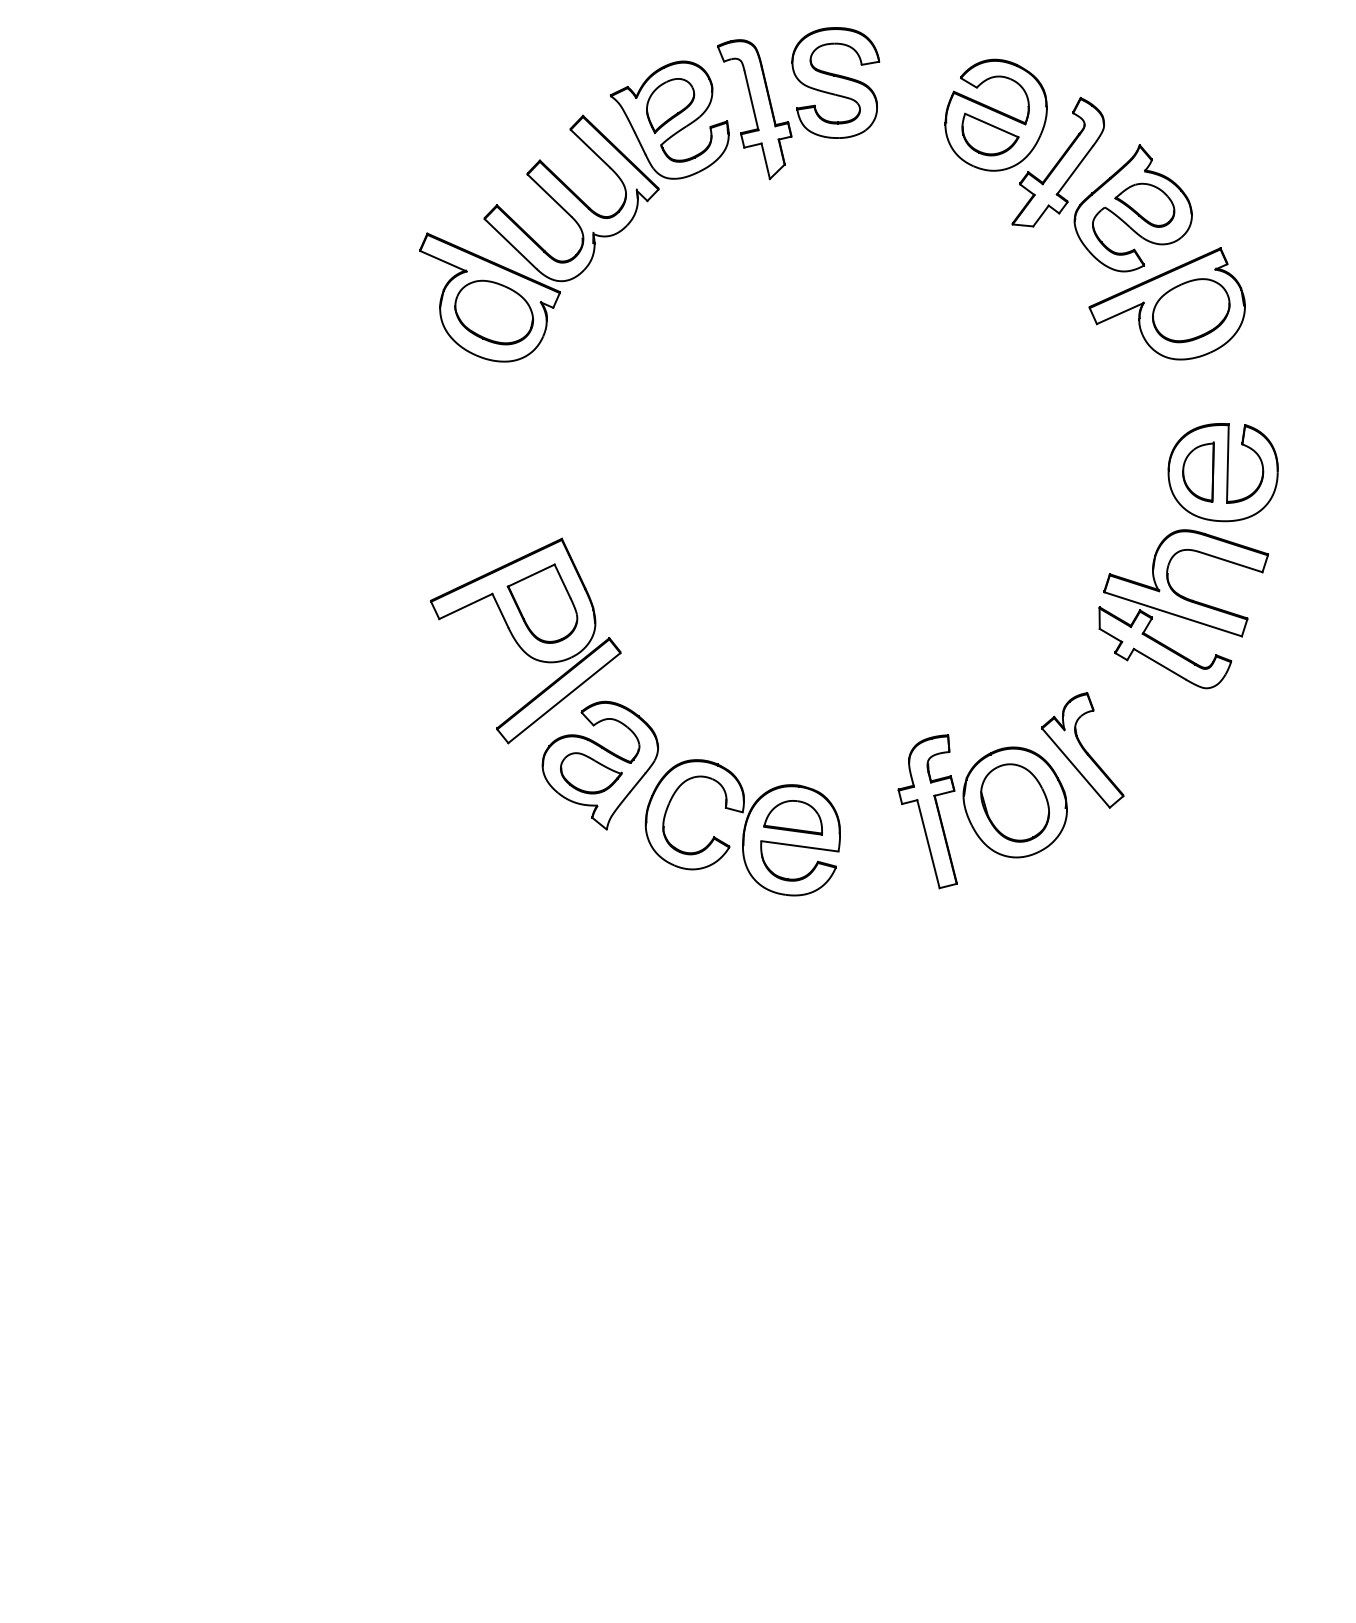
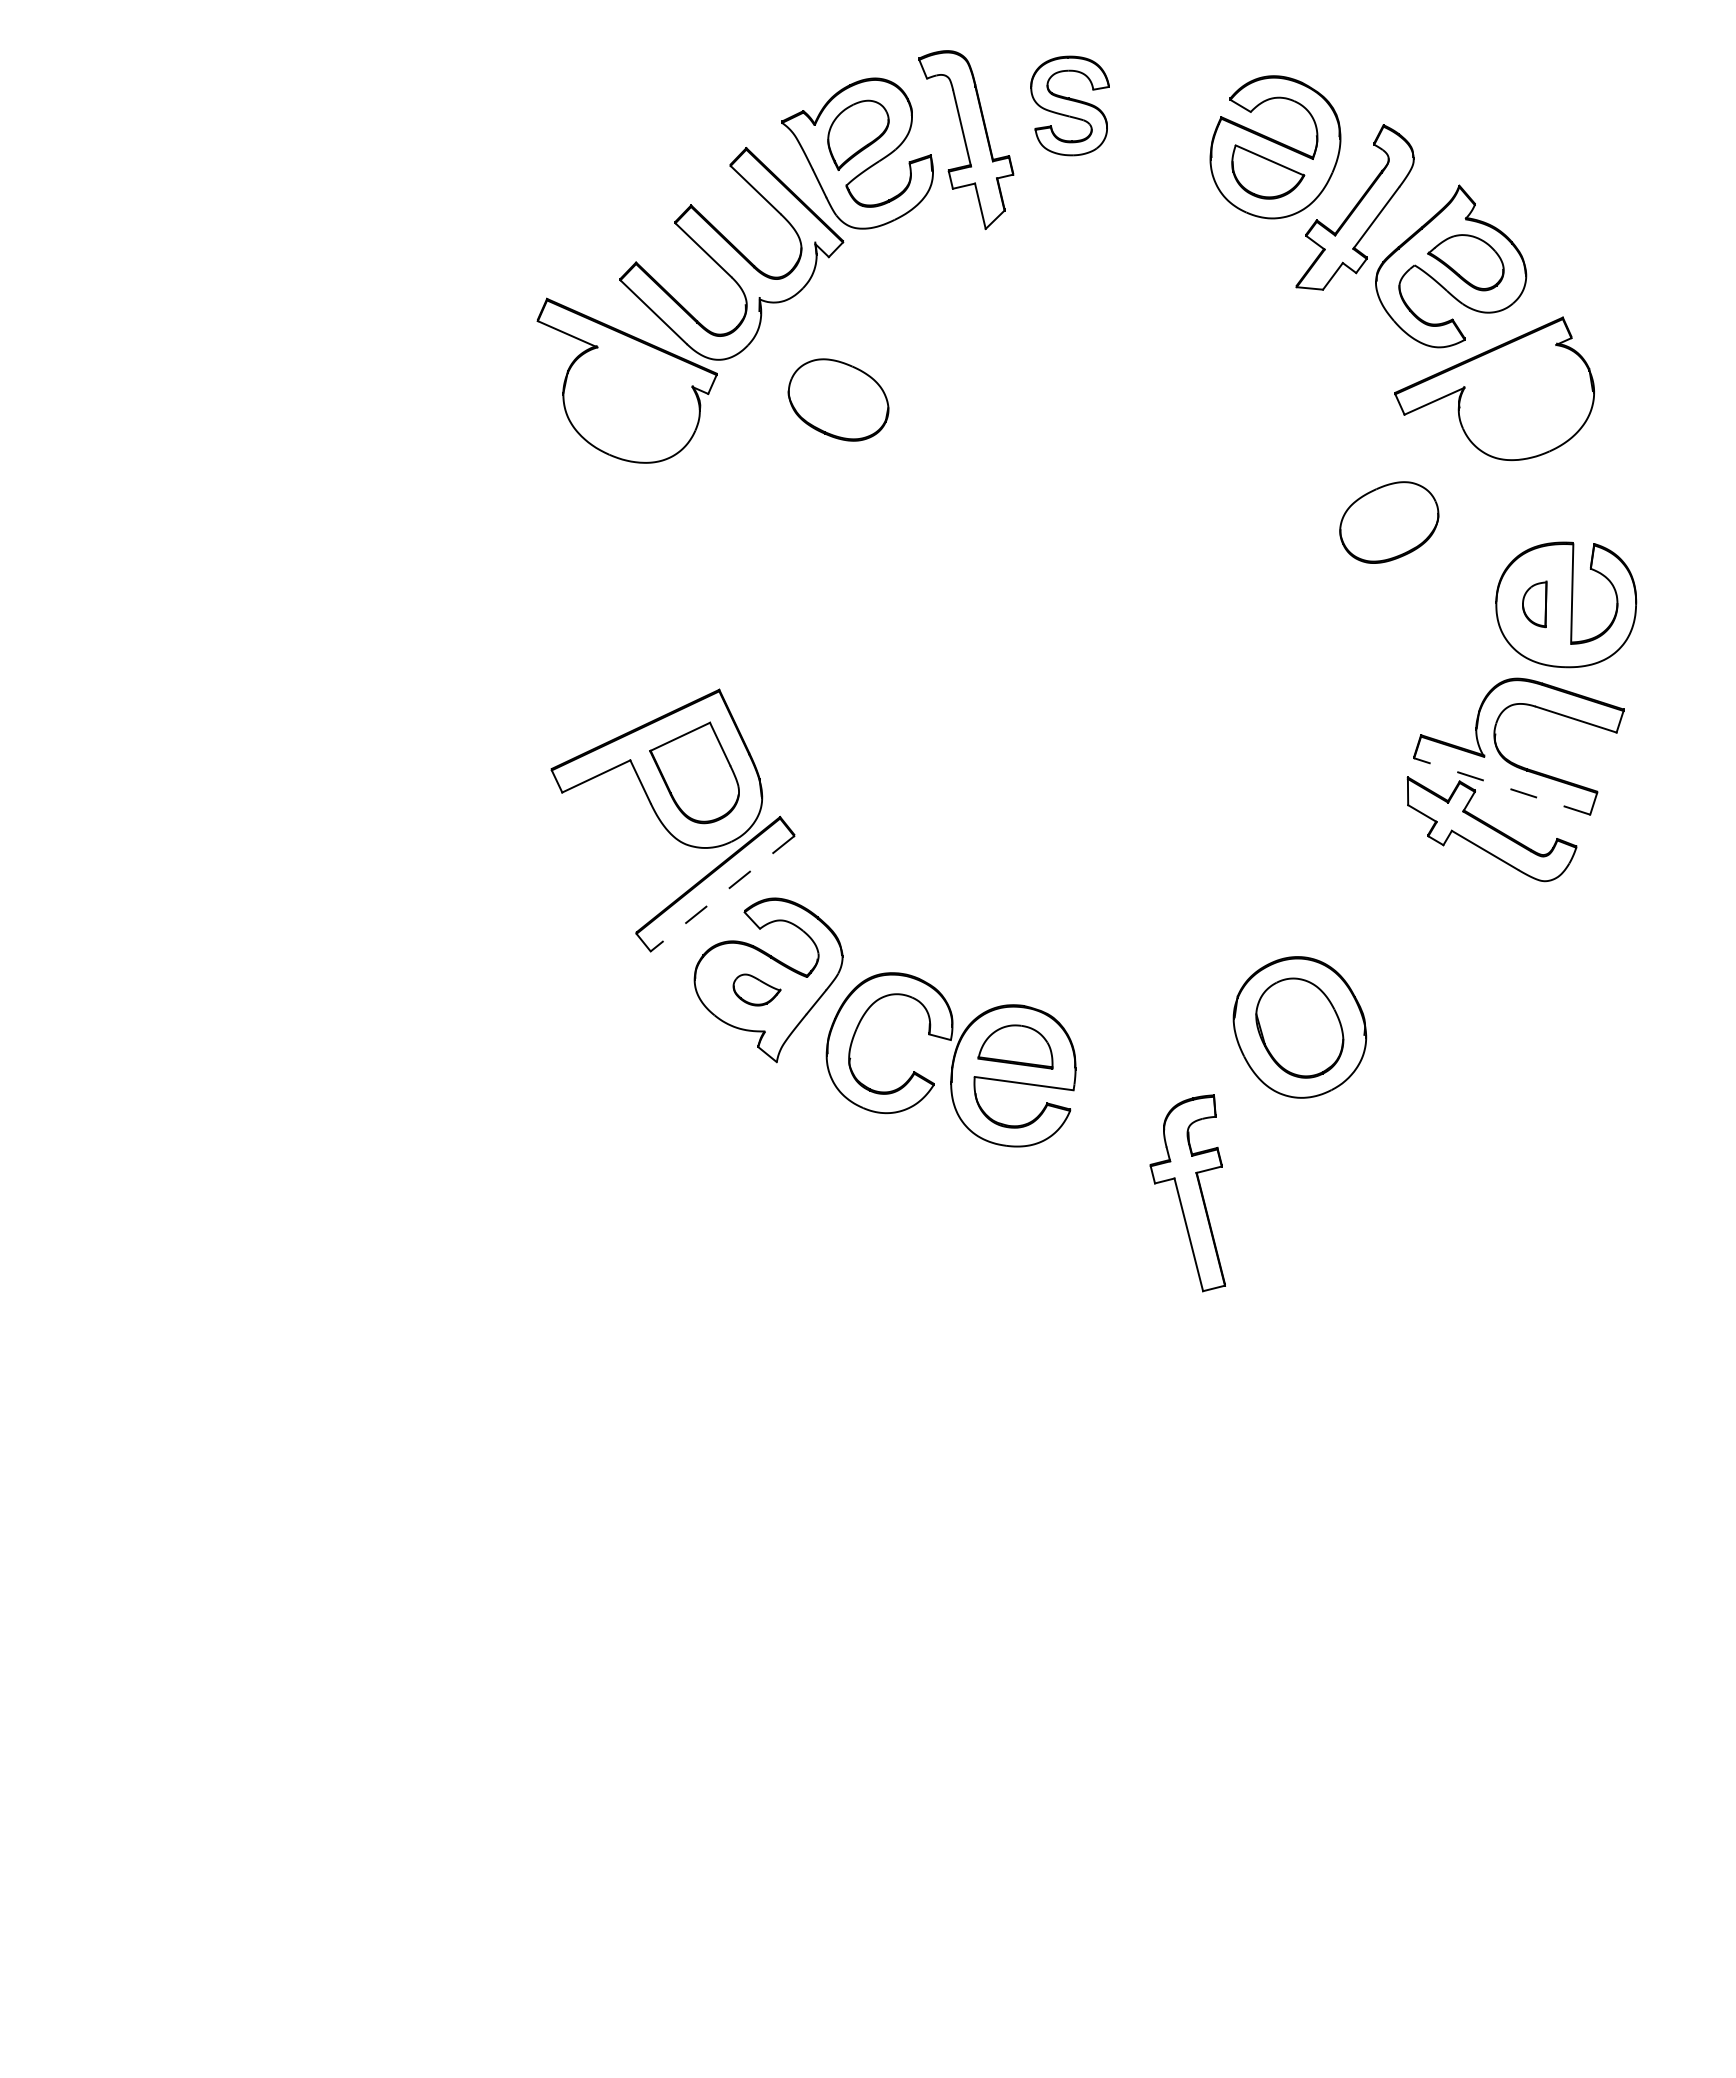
part: (835, 82) -> (1069, 105), size x0.7
part: (1191, 310) -> (1389, 522), moved
part: (494, 312) -> (838, 399), moved
part: (1198, 472) -> (1534, 604), size x0.6
line: (1172, 614) -> (1501, 786), solid -> dashed
line: (564, 698) -> (722, 894), solid -> dashed
part: (1082, 750) -> (1386, 960), removed
part: (590, 772) -> (756, 989), size x0.6
part: (927, 811) -> (1187, 1193), moved

